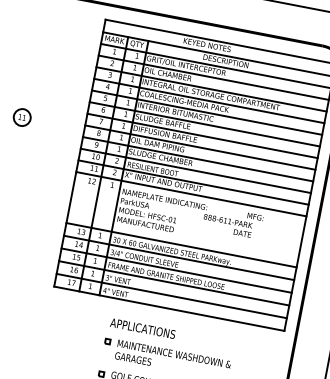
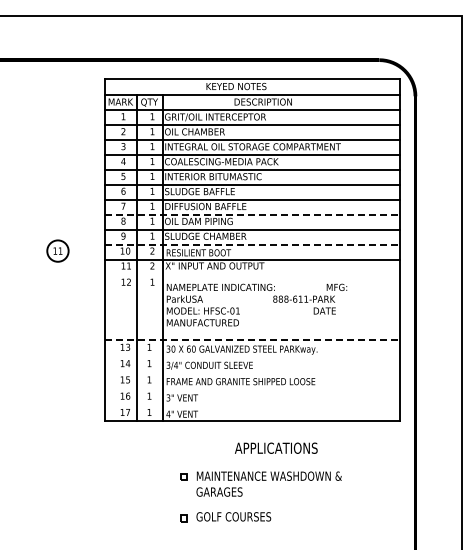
part: (22, 117) -> (57, 250), moved
line: (200, 147) -> (252, 214), solid -> dashed
line: (196, 170) -> (252, 244), solid -> dashed
line: (190, 194) -> (251, 274), removed
line: (181, 244) -> (252, 339), solid -> dashed
line: (178, 257) -> (251, 356), removed
line: (176, 270) -> (251, 372), removed
line: (173, 282) -> (251, 388), removed
line: (171, 296) -> (251, 405), removed
text: (143, 328) -> (276, 447), moved

